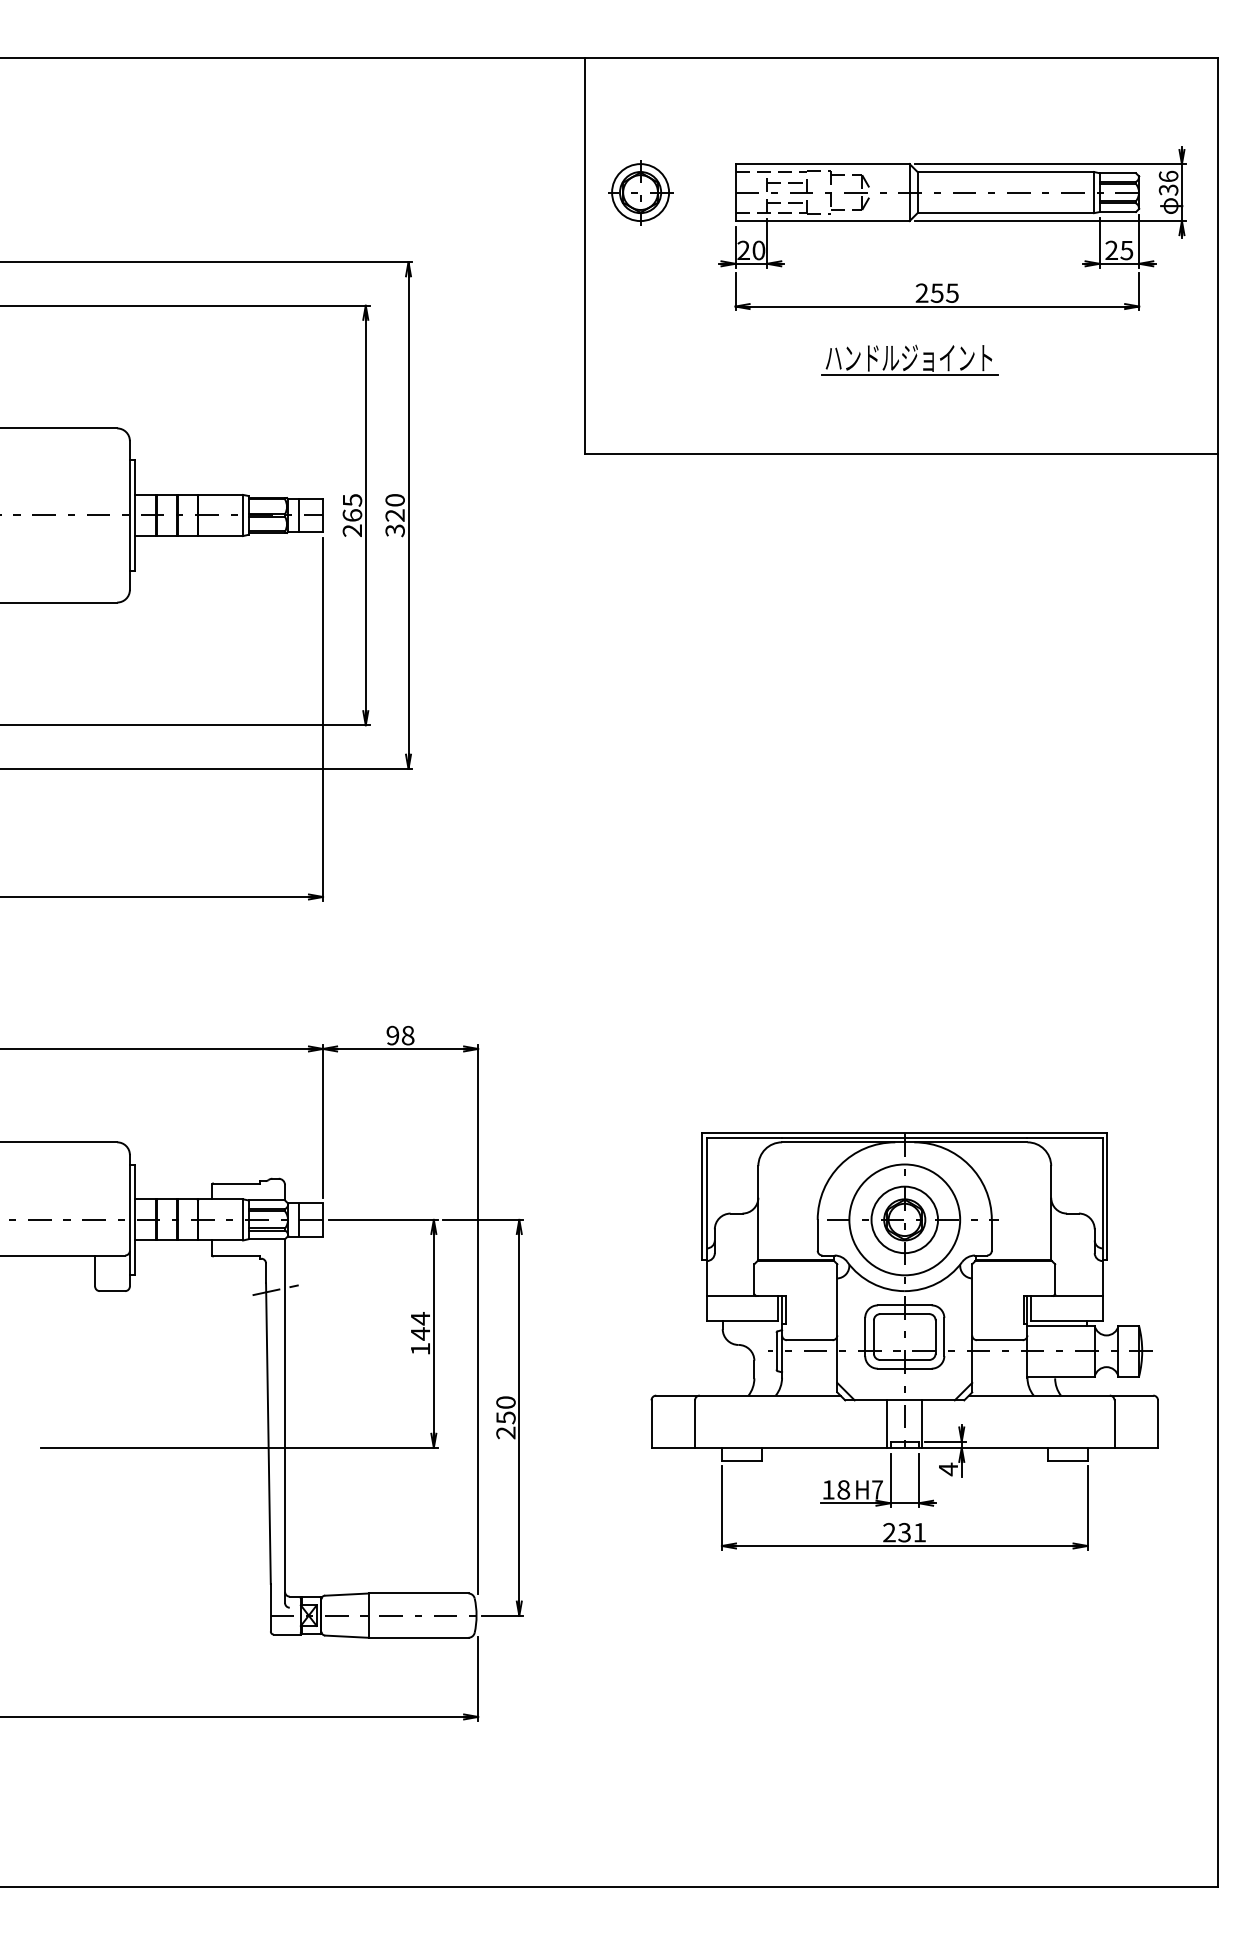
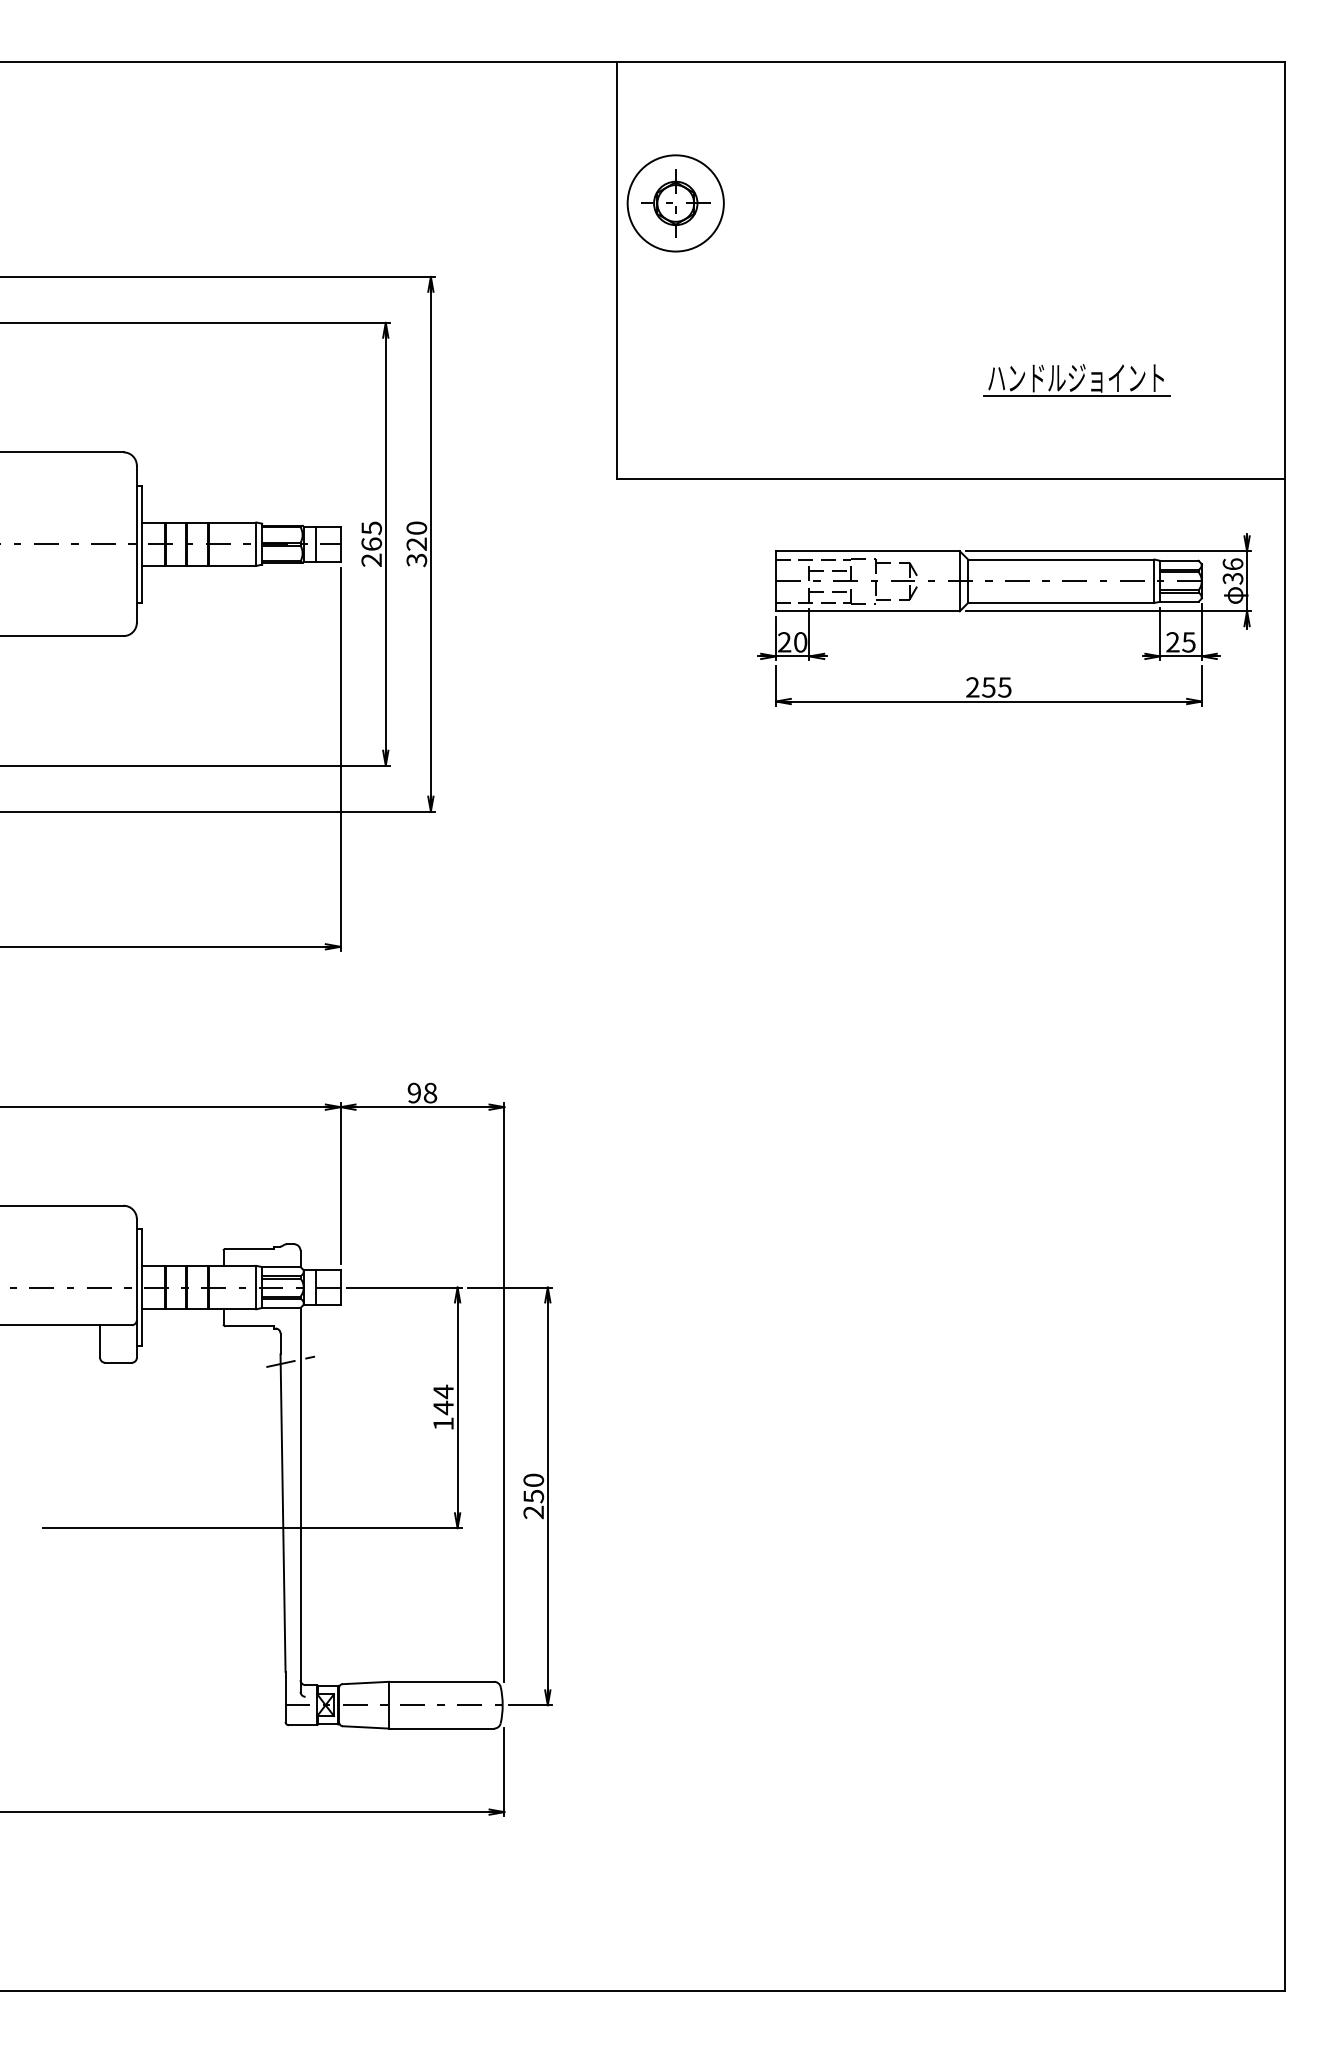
circle: (640, 192) -> (675, 203), size x1.6
part: (952, 221) -> (1004, 611), moved
part: (909, 359) -> (1076, 379), moved
part: (904, 1341) -> (954, 1415), removed

